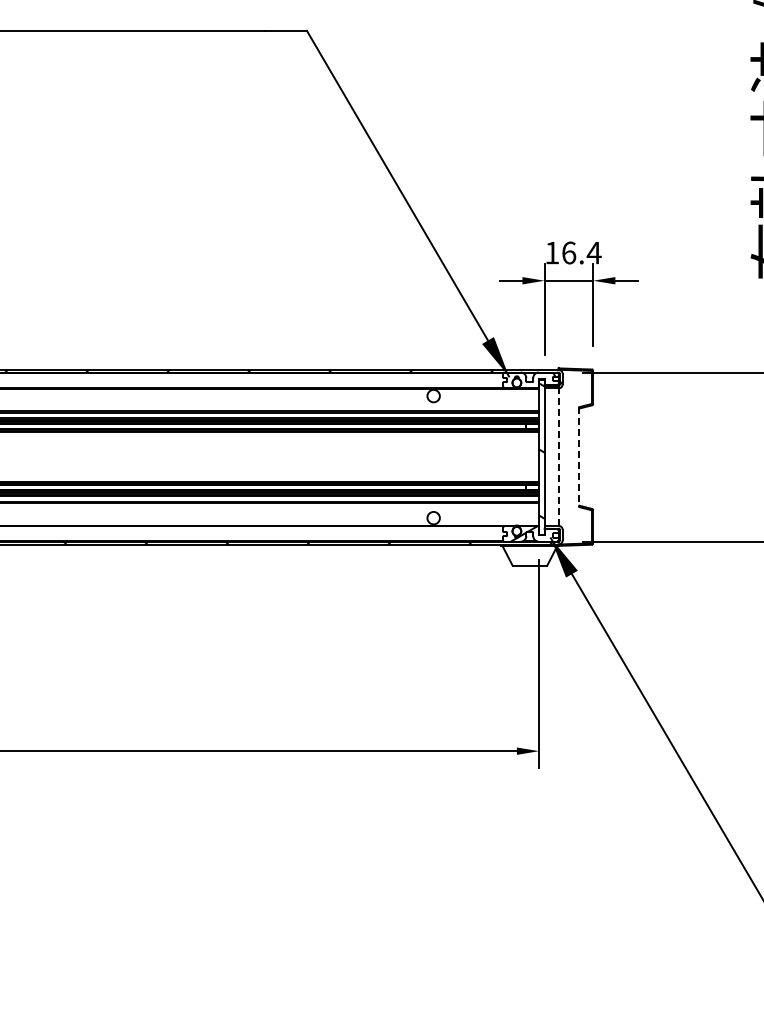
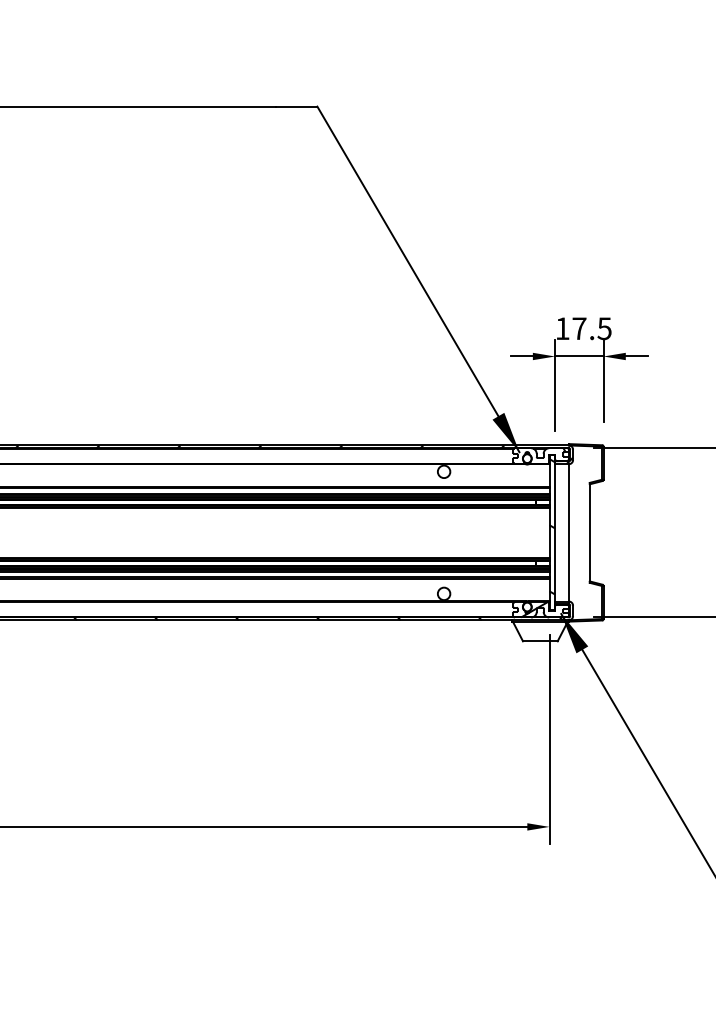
text: (581, 252) -> (591, 328), 16.4 -> 17.5
line: (558, 457) -> (568, 533), dashed -> solid
line: (579, 457) -> (589, 533), dashed -> solid

